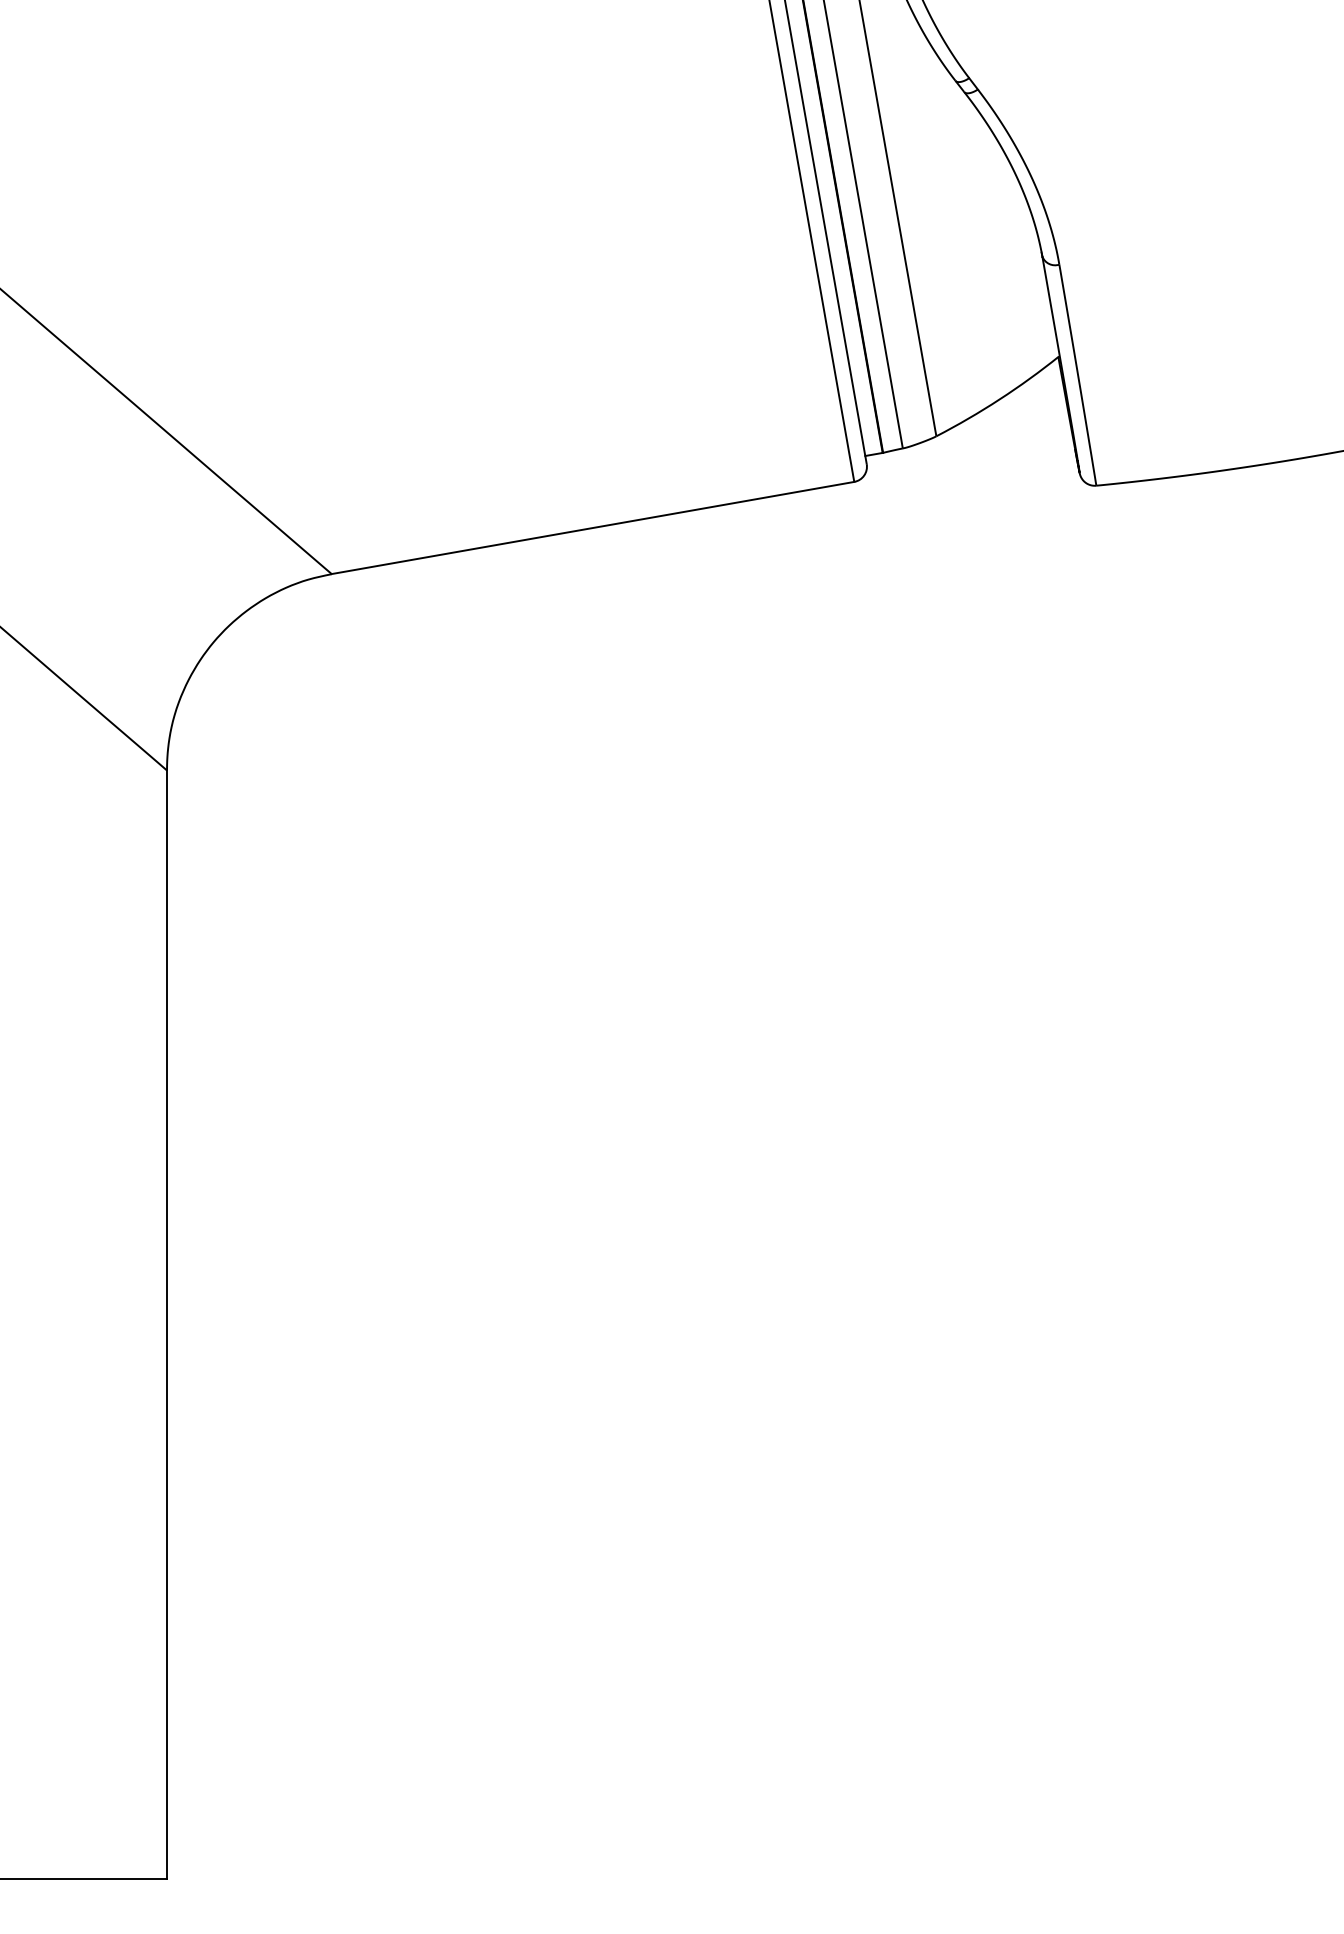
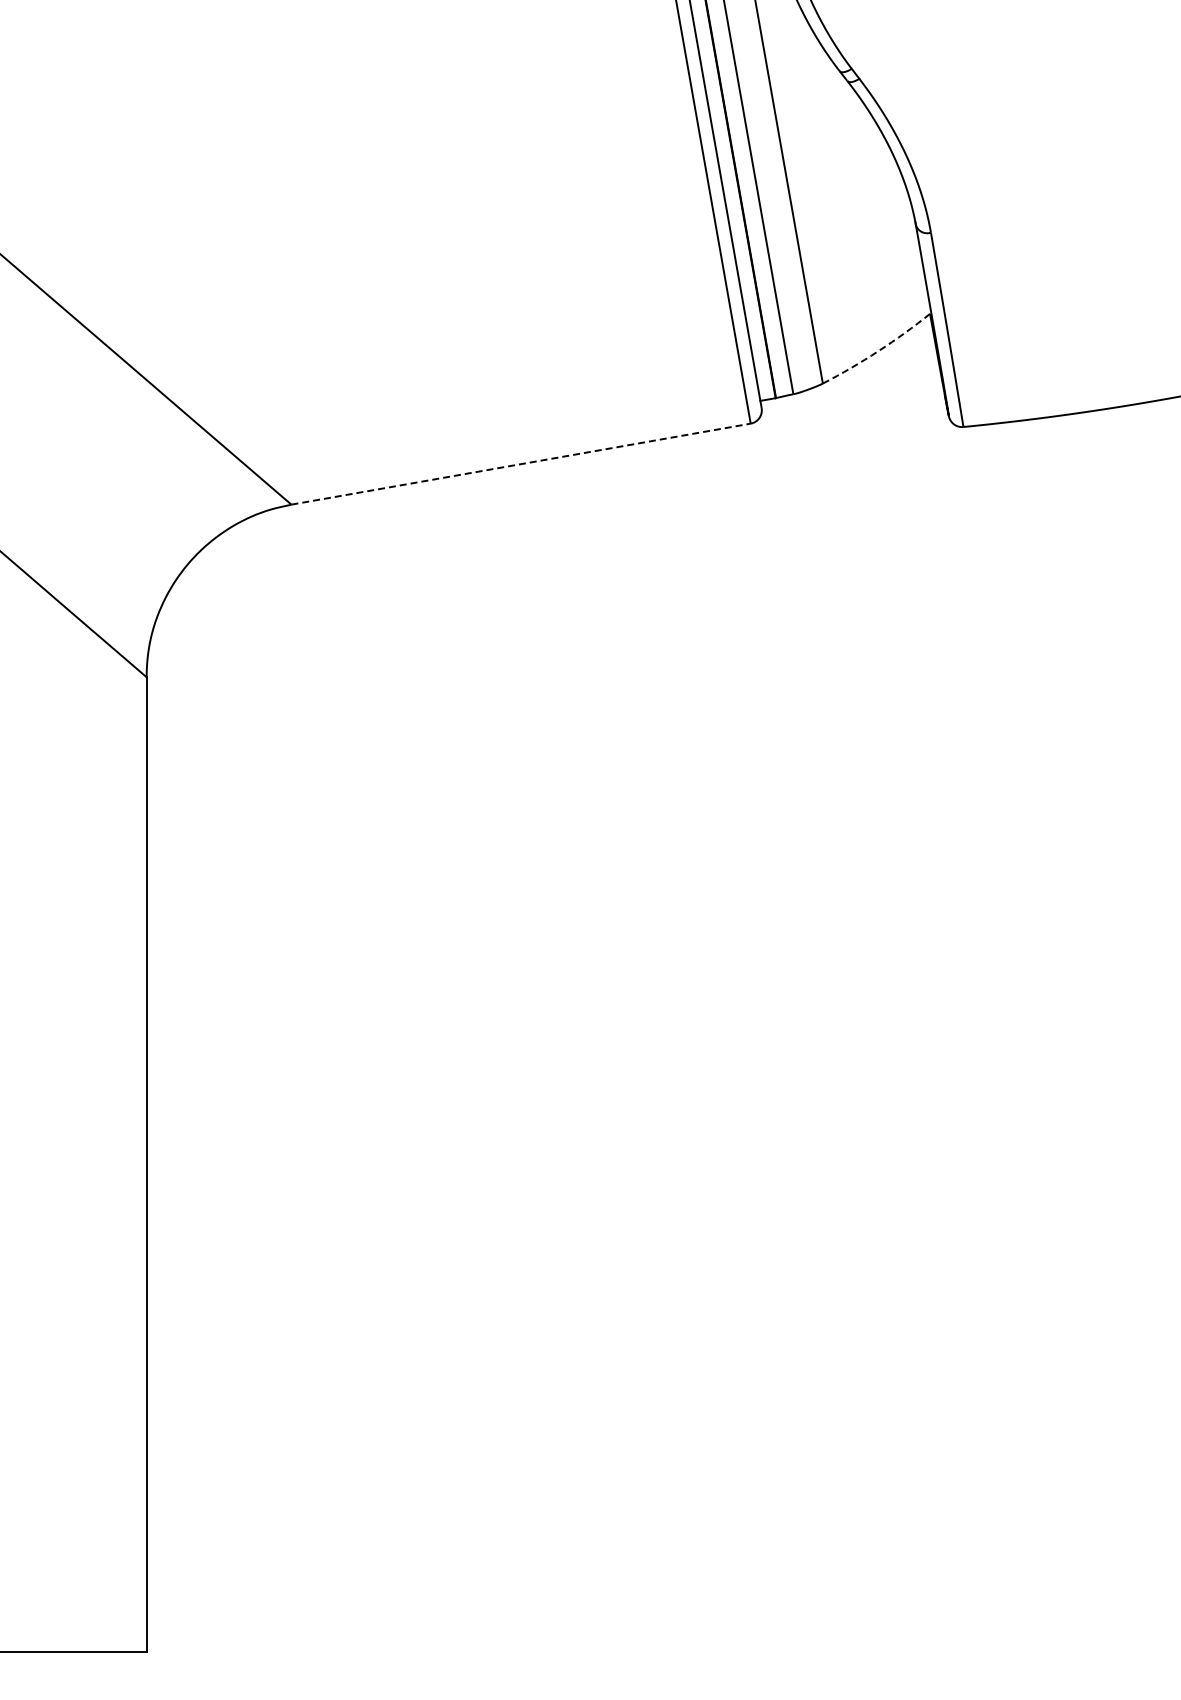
arc: (999, 399) -> (878, 351), solid -> dashed
line: (593, 528) -> (521, 464), solid -> dashed

